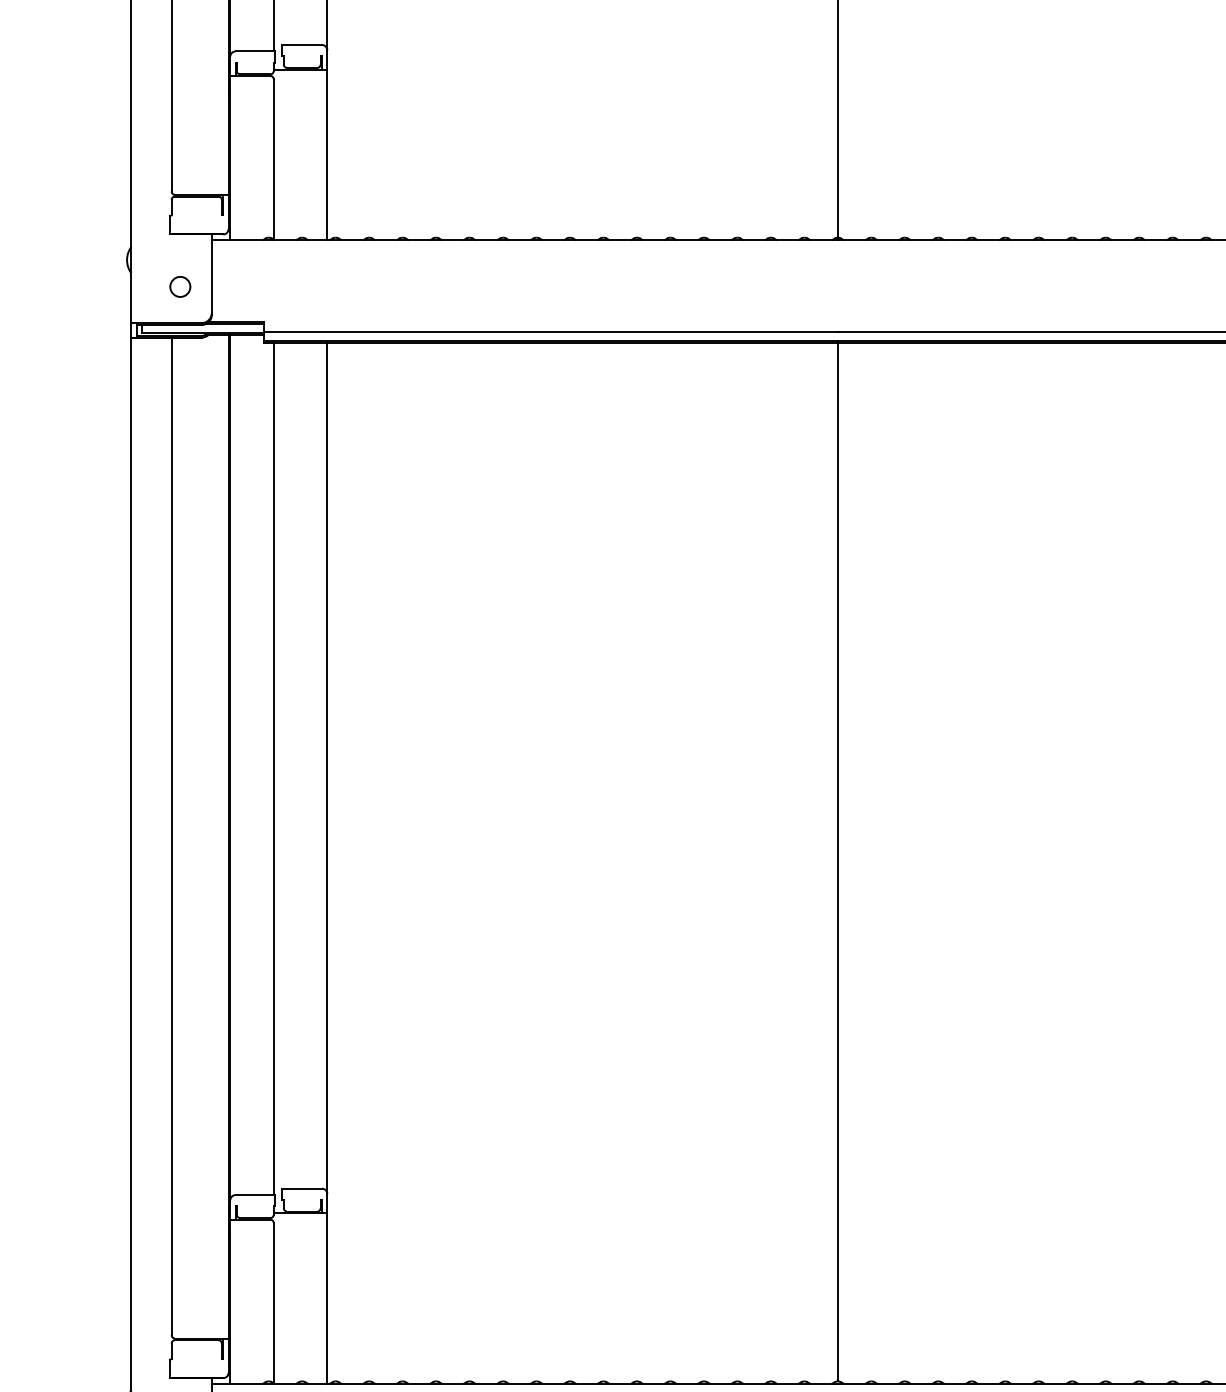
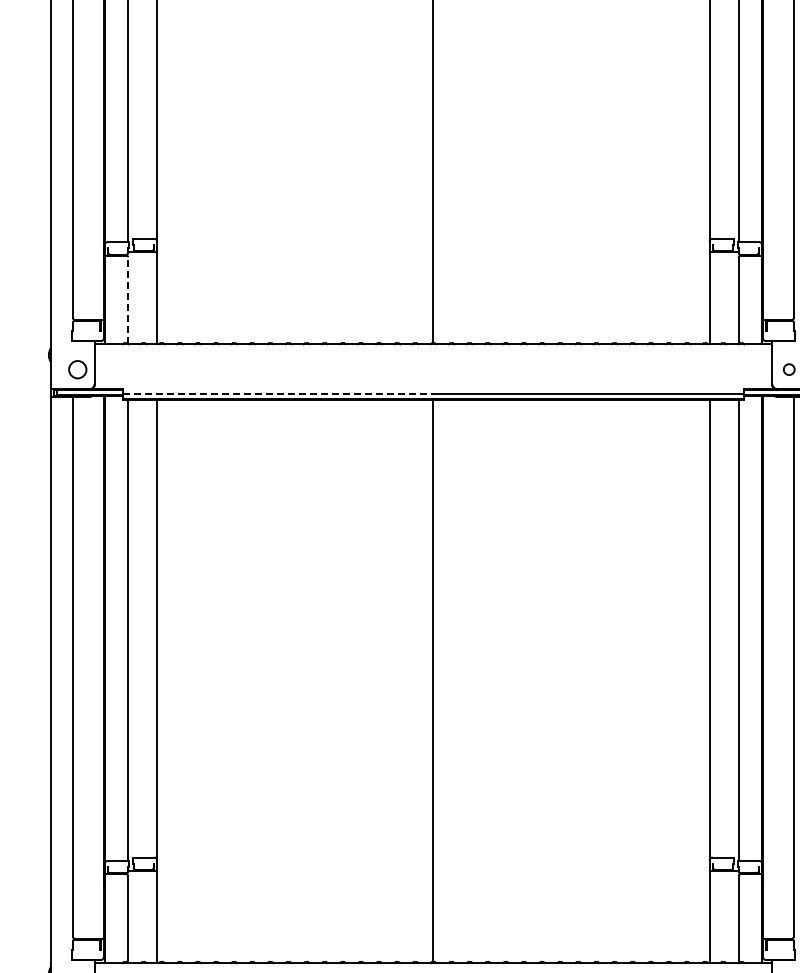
line: (274, 159) -> (128, 300), solid -> dashed
circle: (180, 286) -> (77, 369), size x1.6
line: (551, 331) -> (278, 393), solid -> dashed

